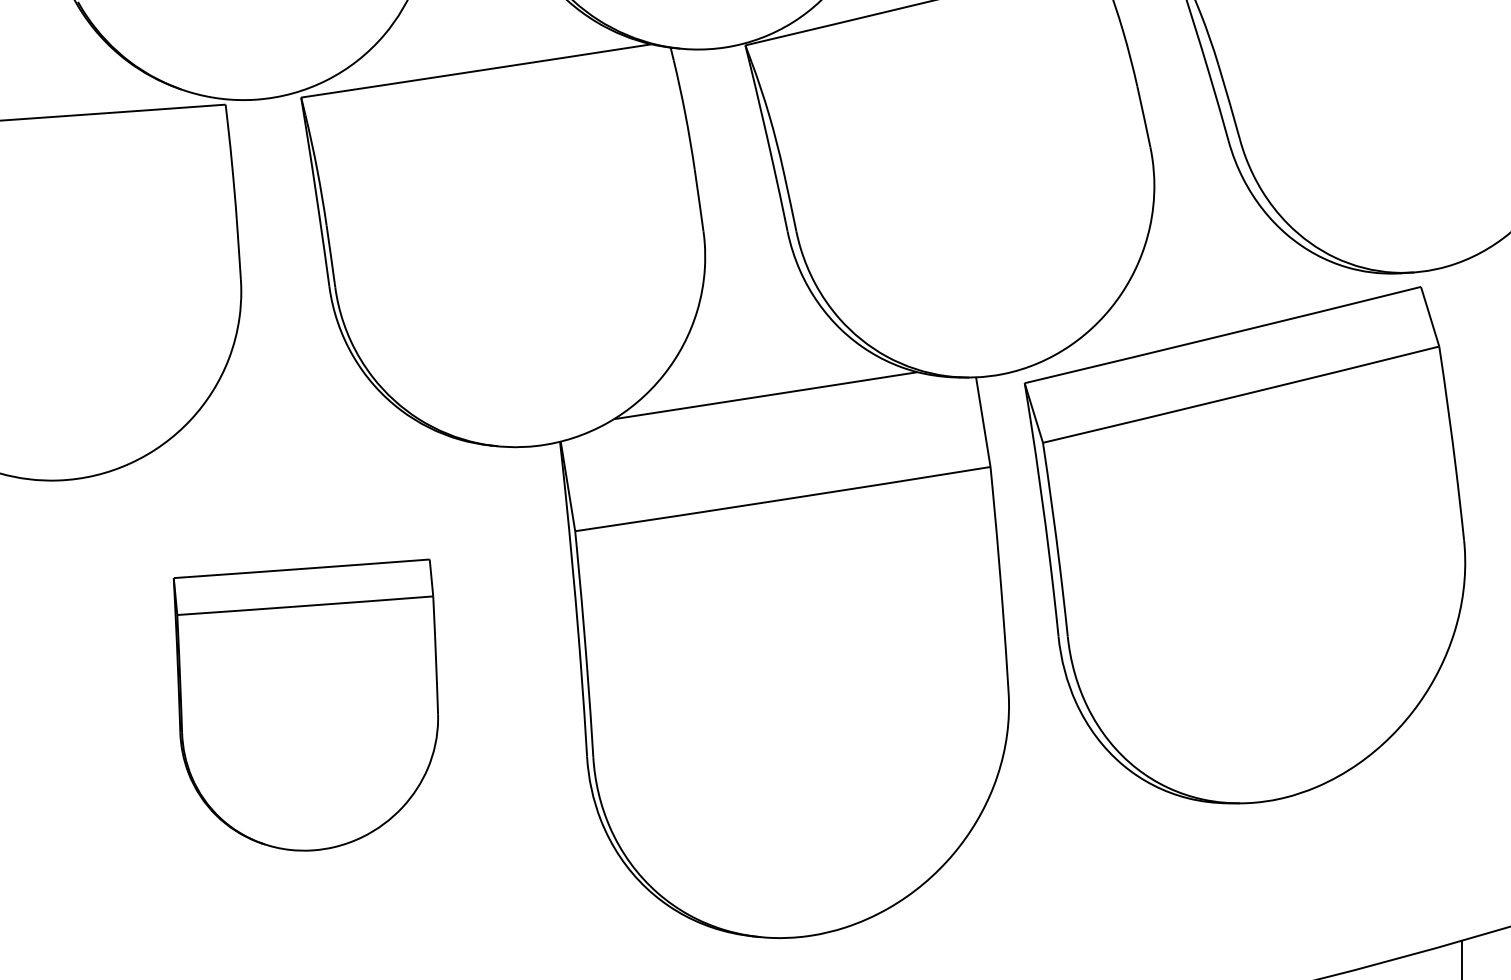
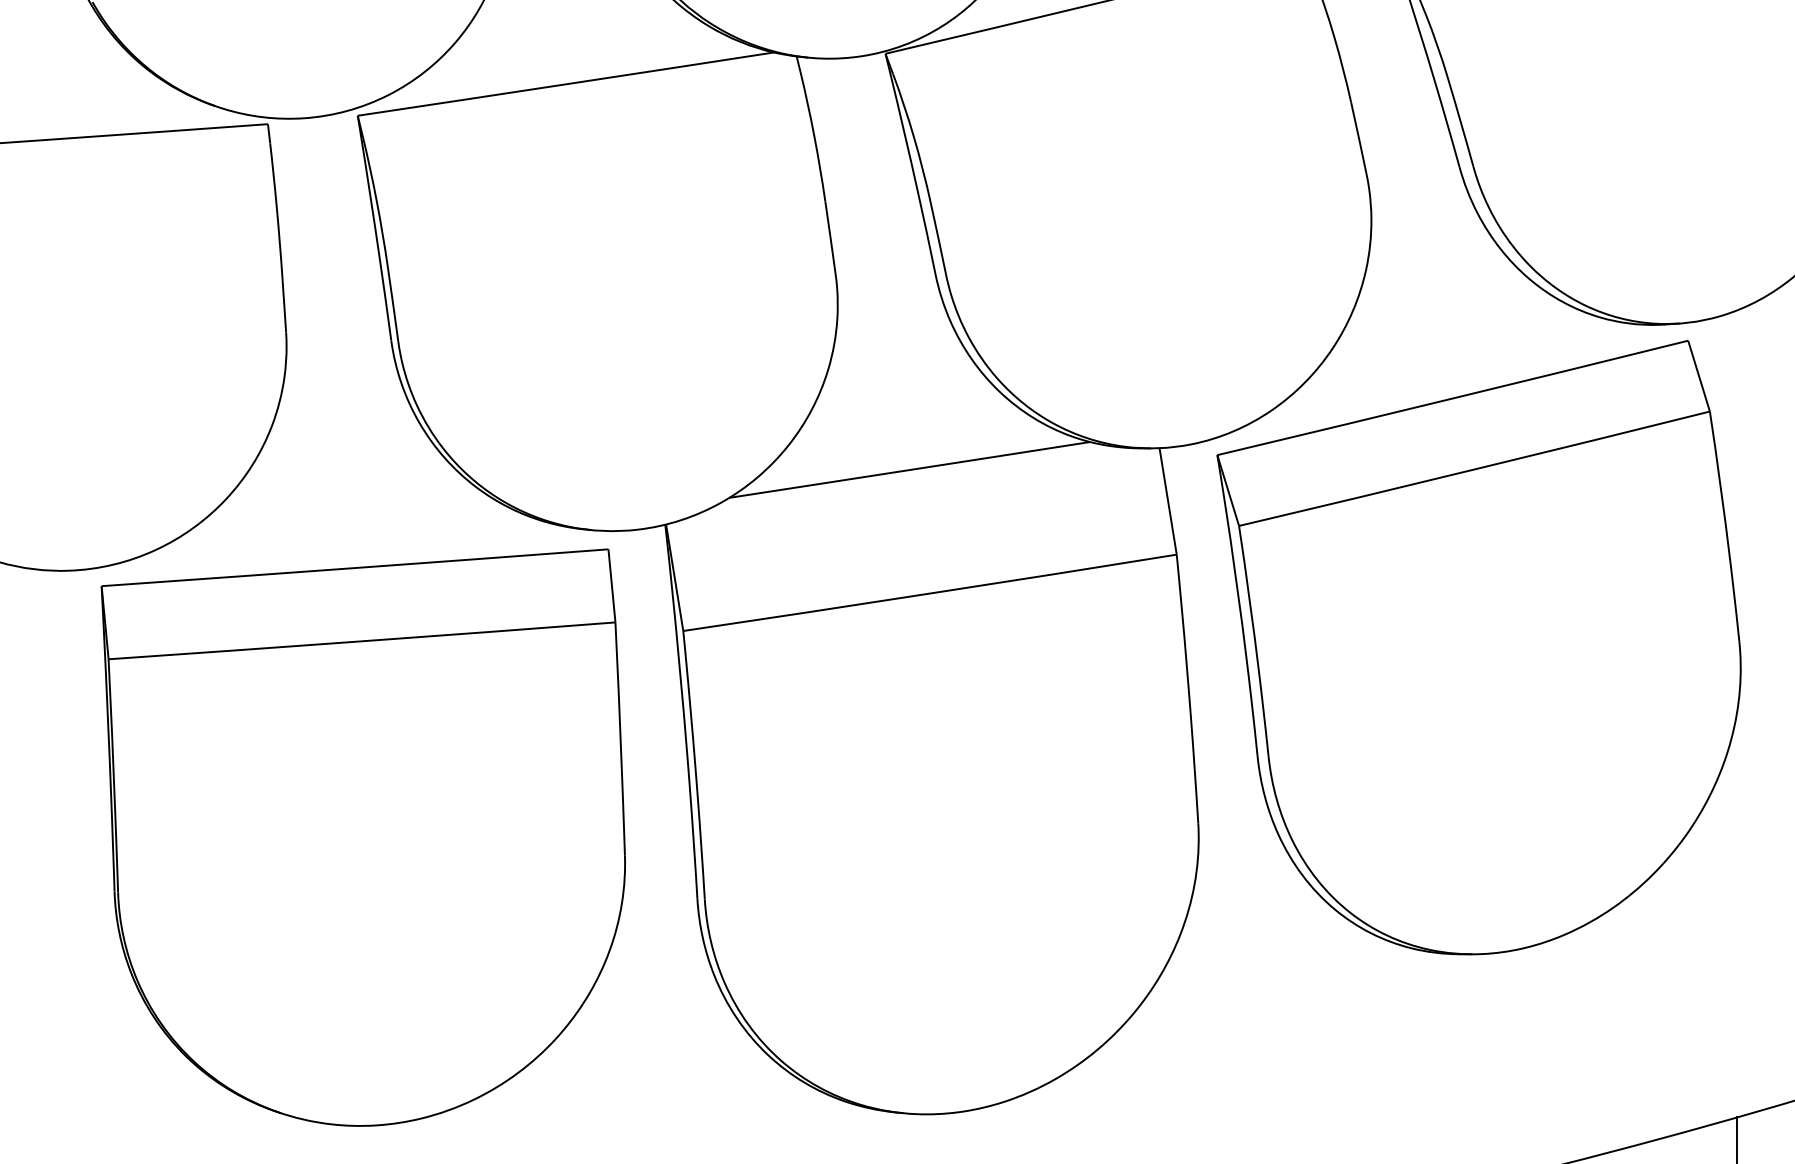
part: (305, 704) -> (362, 836), size x1.67

